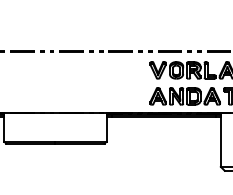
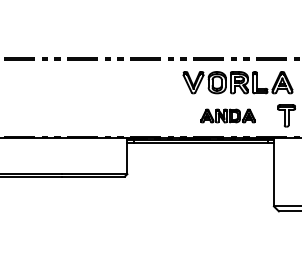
part: (184, 96) -> (227, 115), size x0.6

